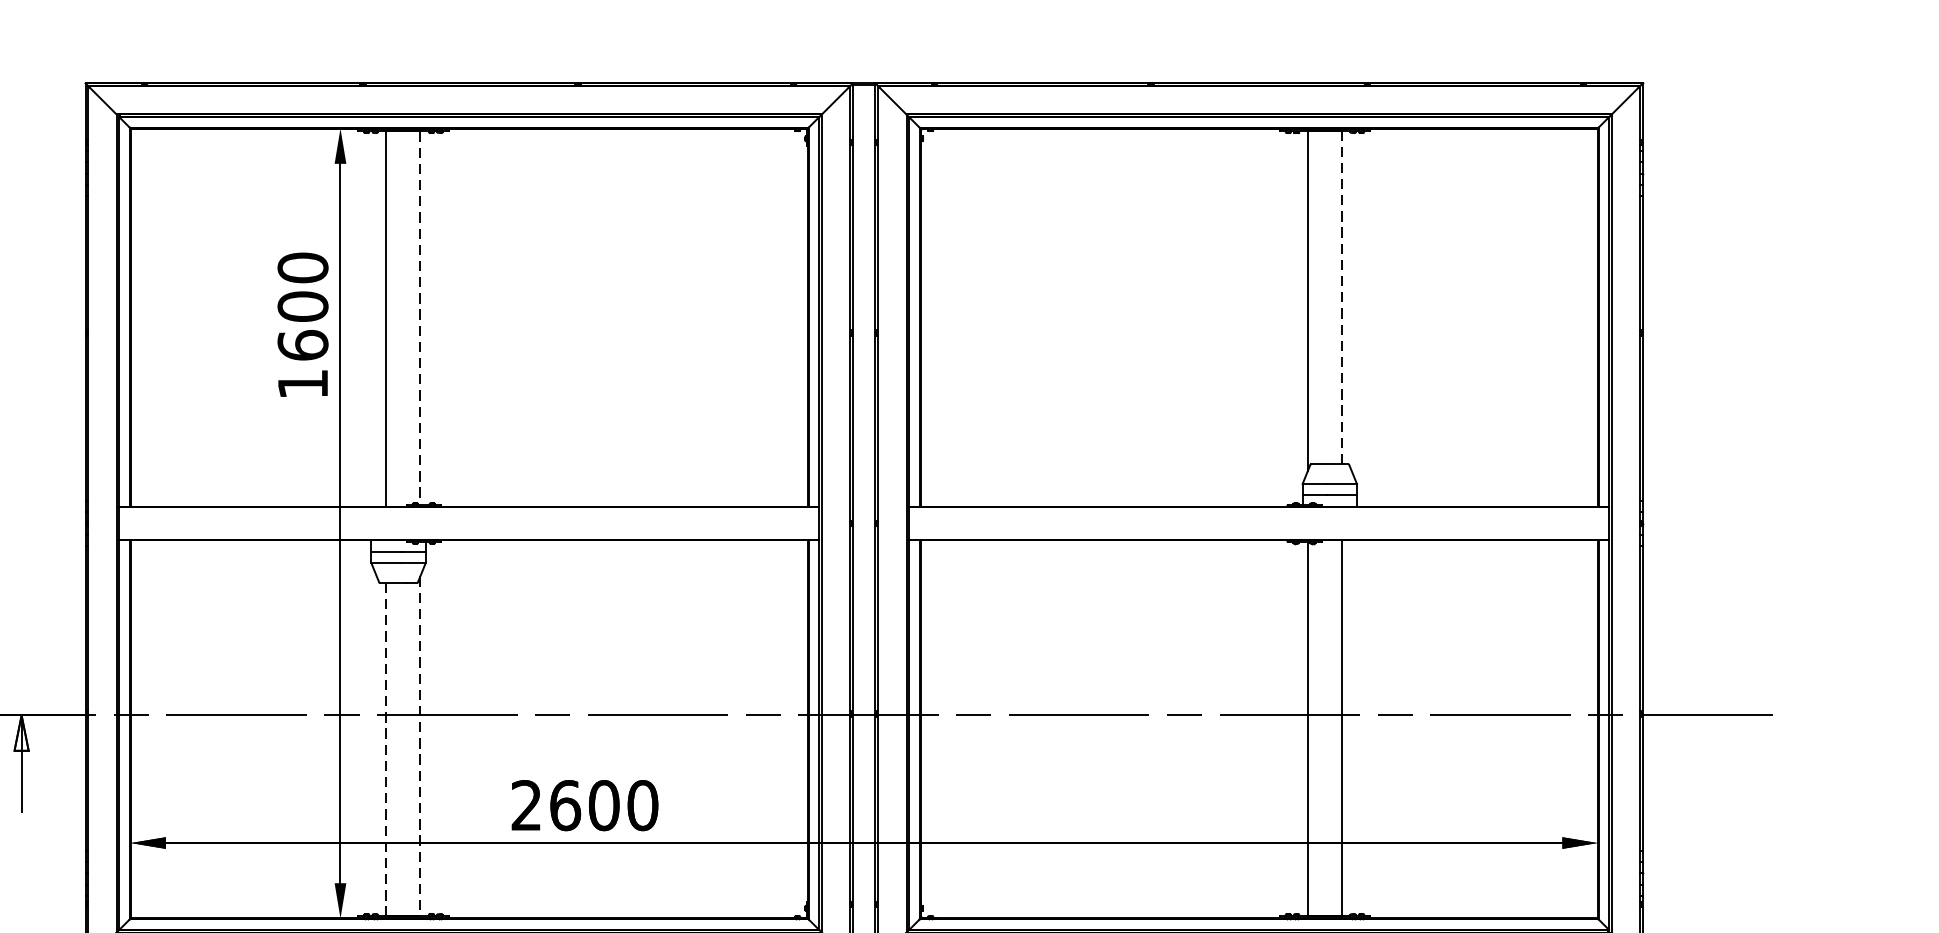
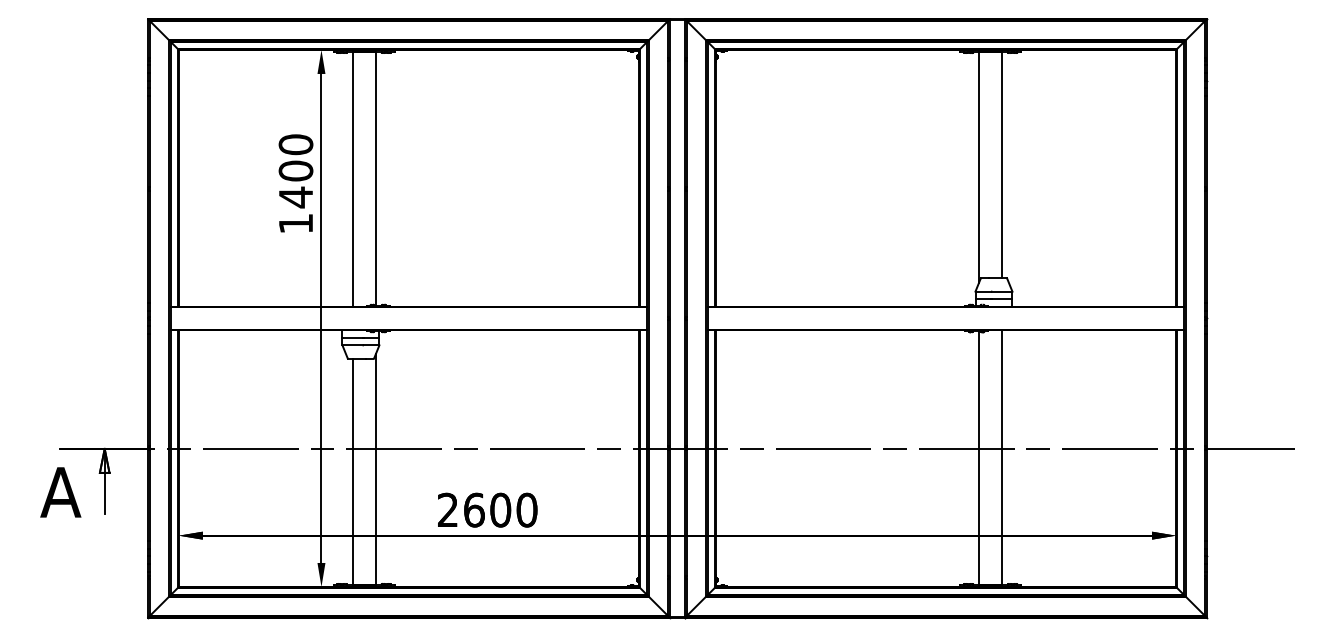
line: (1342, 297) -> (1002, 164), dashed -> solid
line: (419, 317) -> (375, 178), dashed -> solid
text: (302, 345) -> (295, 197), 1600 -> 1400
line: (419, 747) -> (375, 470), dashed -> solid
line: (386, 750) -> (352, 472), dashed -> solid

